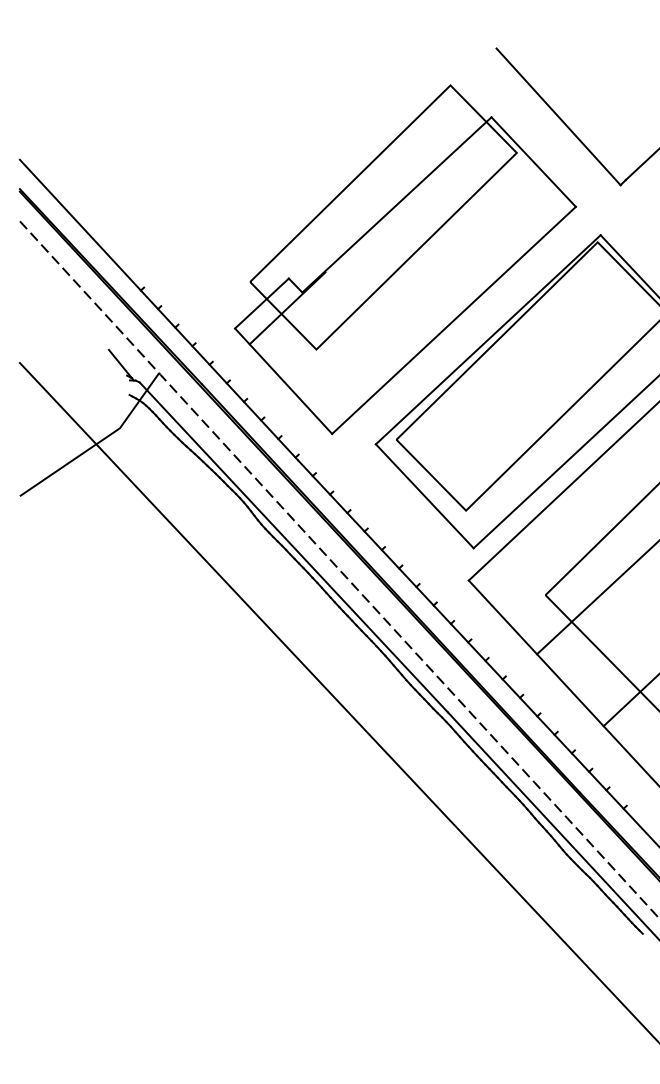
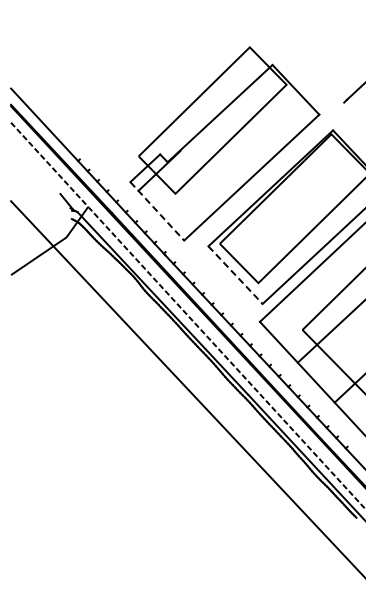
line: (558, 116) -> (309, 64), removed
line: (284, 381) -> (157, 211), solid -> dashed
line: (424, 496) -> (235, 275), solid -> dashed

